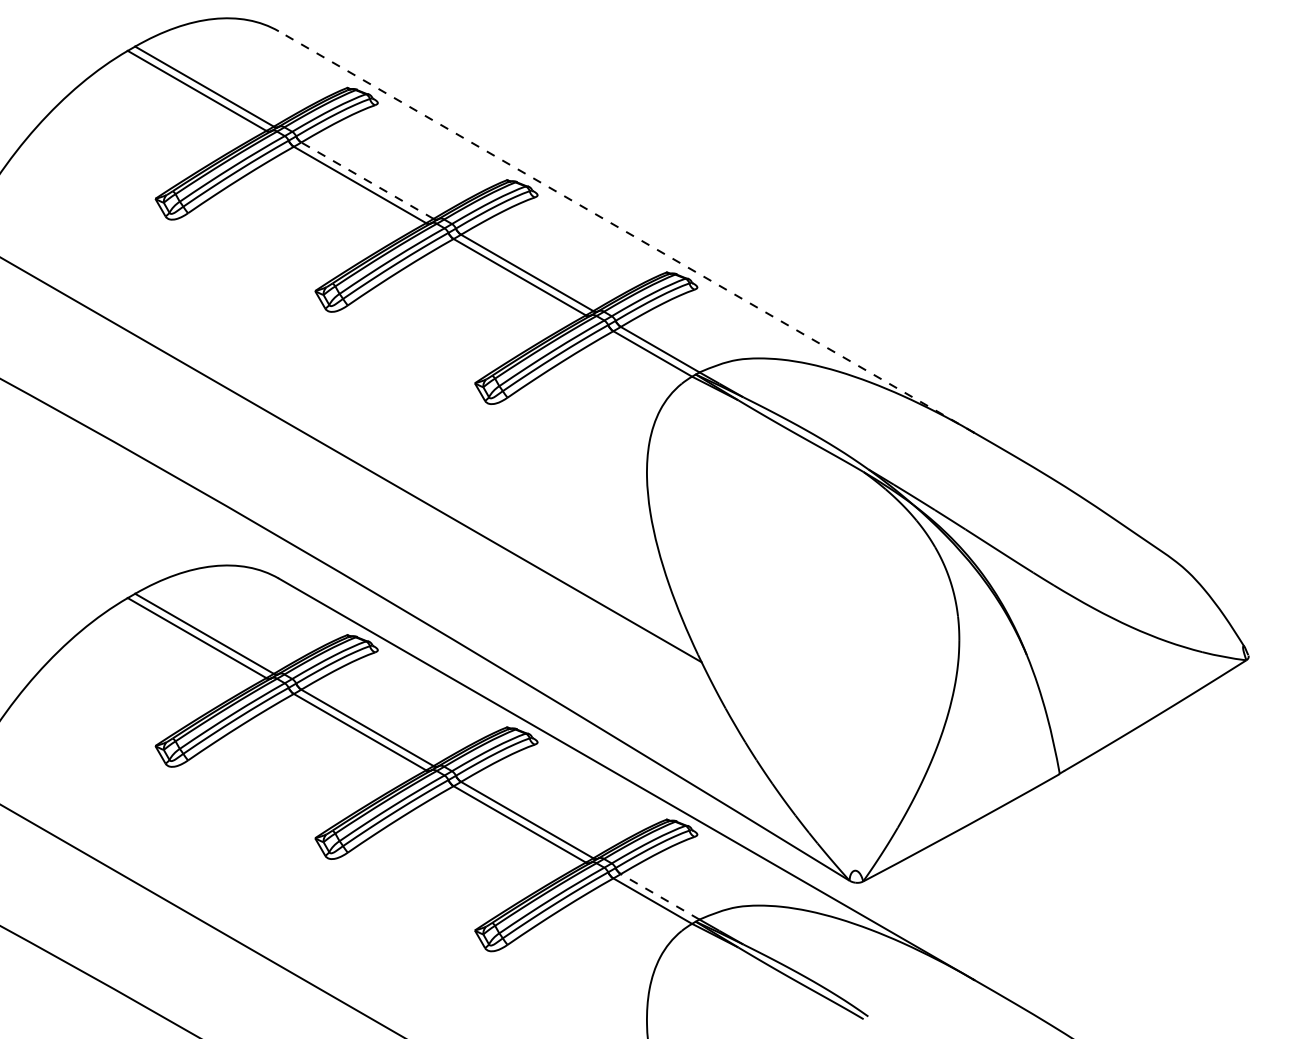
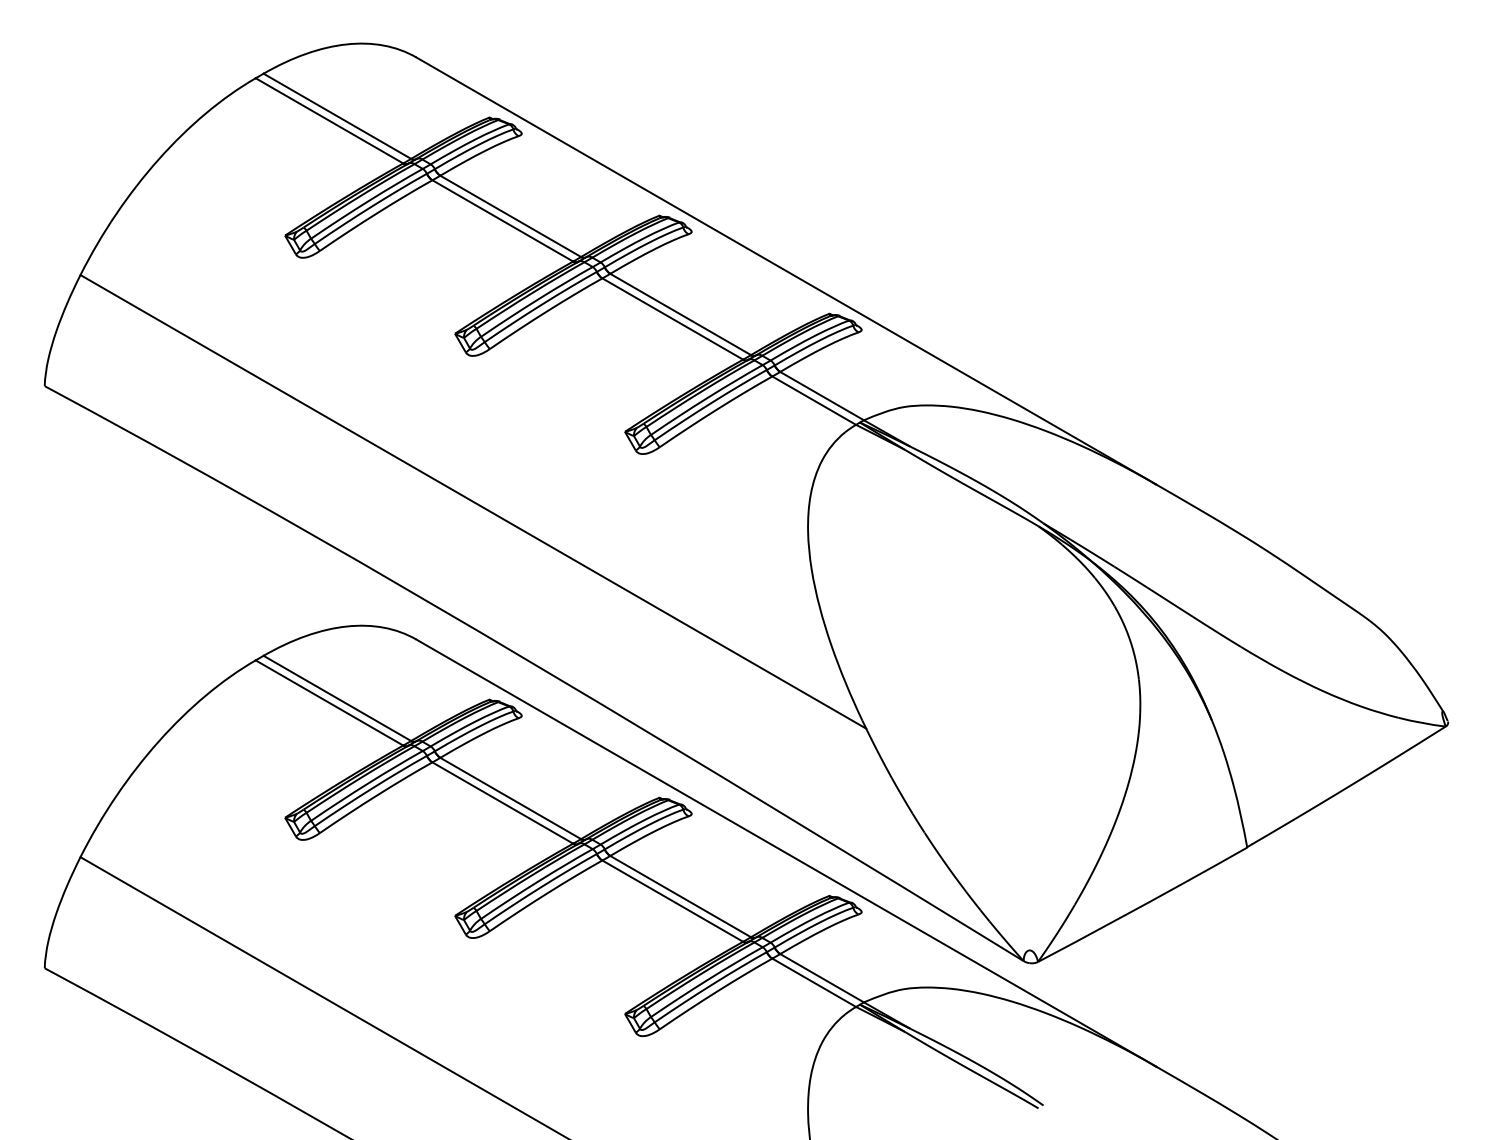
line: (367, 180) -> (510, 216), dashed -> solid
line: (625, 231) -> (785, 270), dashed -> solid
line: (659, 896) -> (821, 977), dashed -> solid

